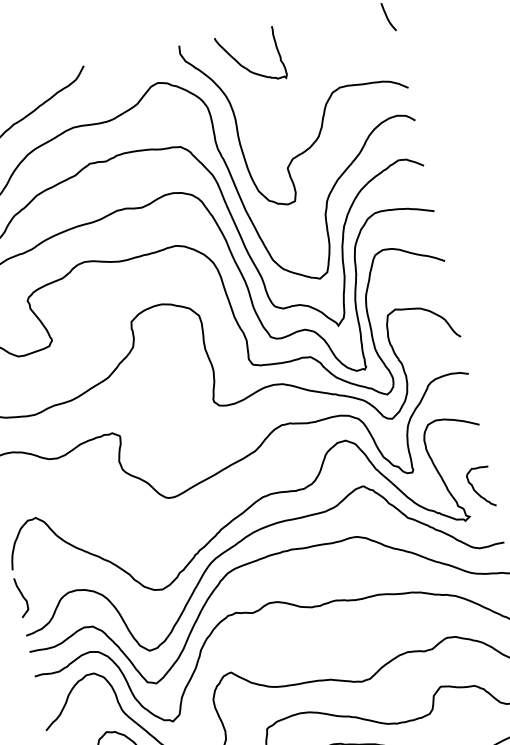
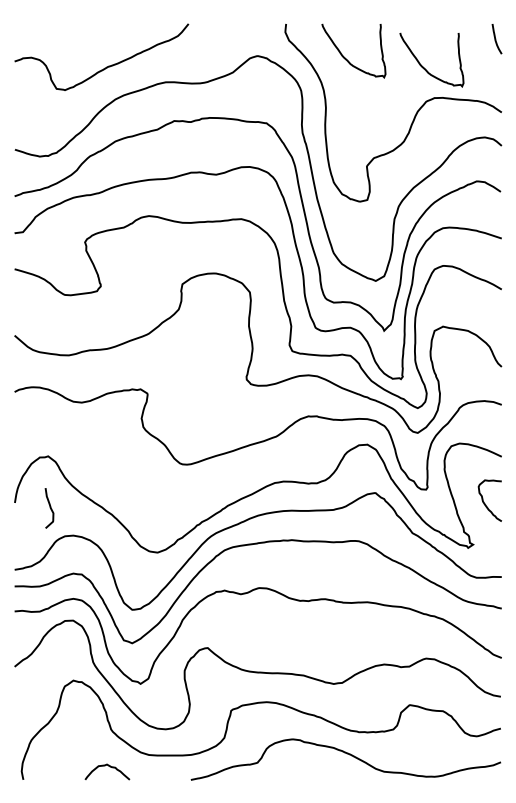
curve: (322, 59) -> (423, 66), added
curve: (476, 491) -> (485, 503), moved
curve: (21, 596) -> (49, 507), moved

